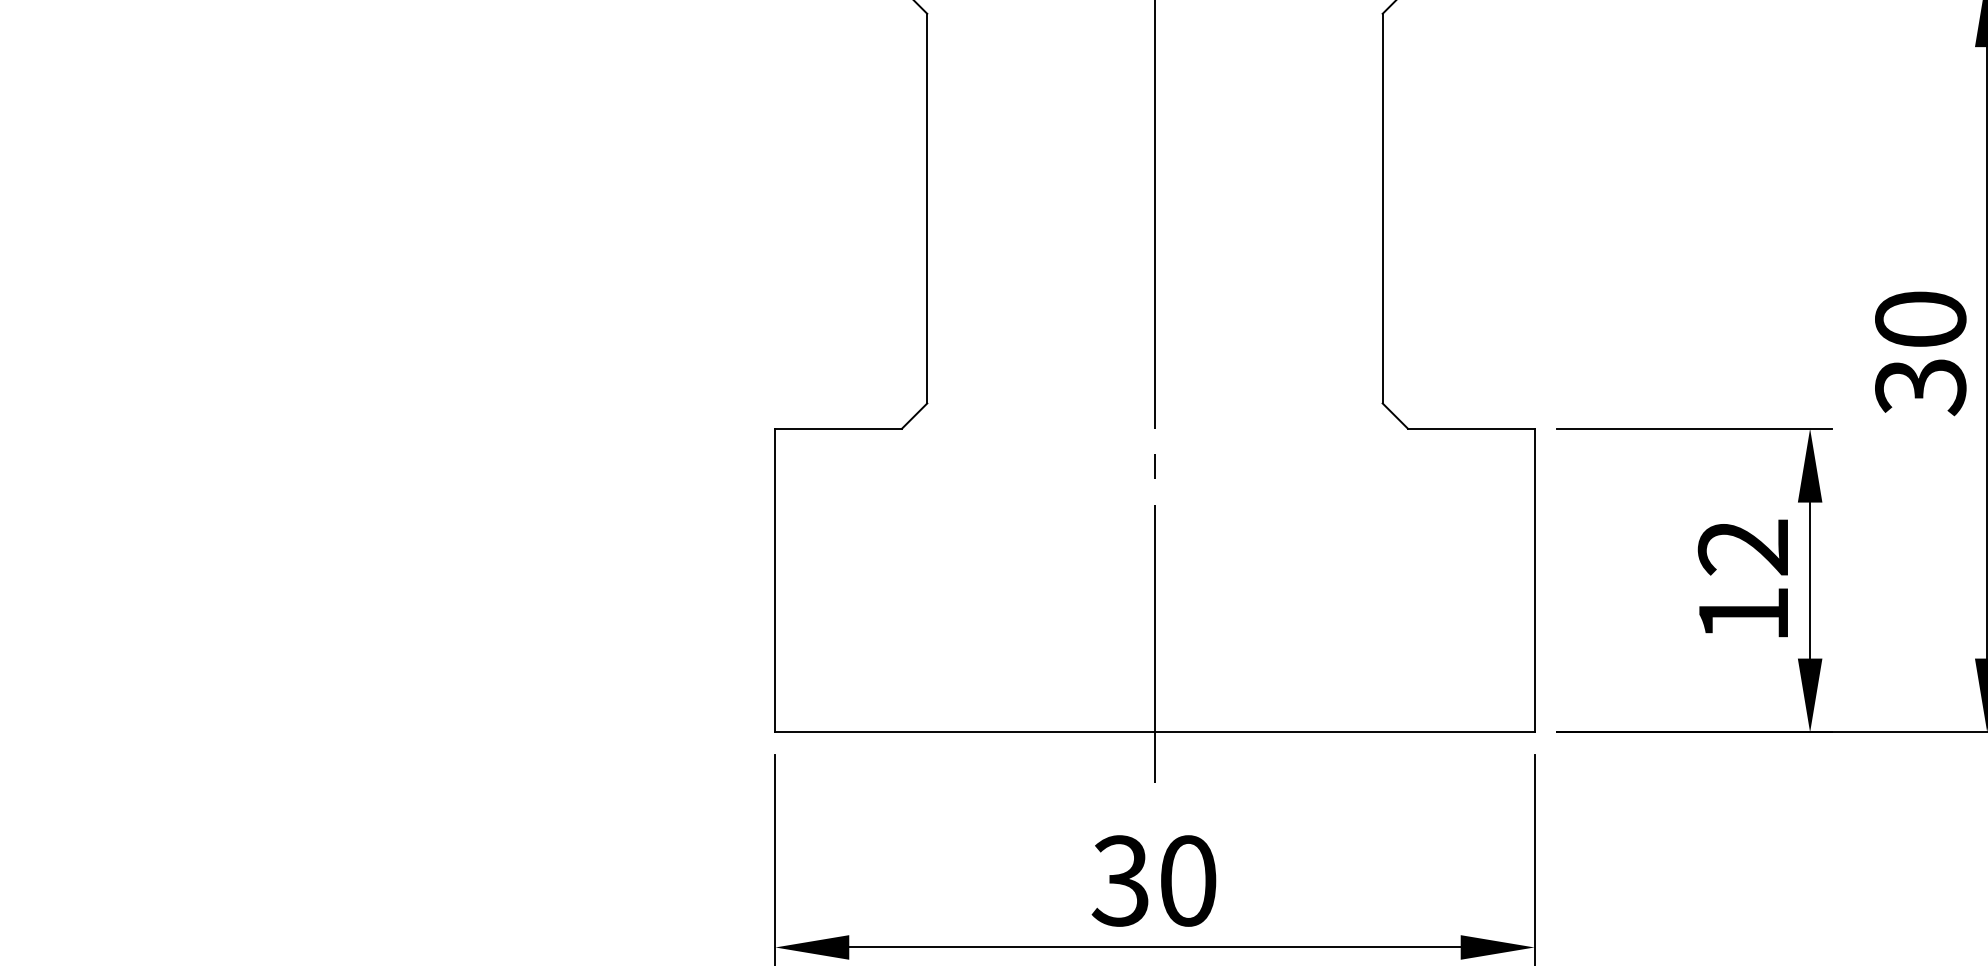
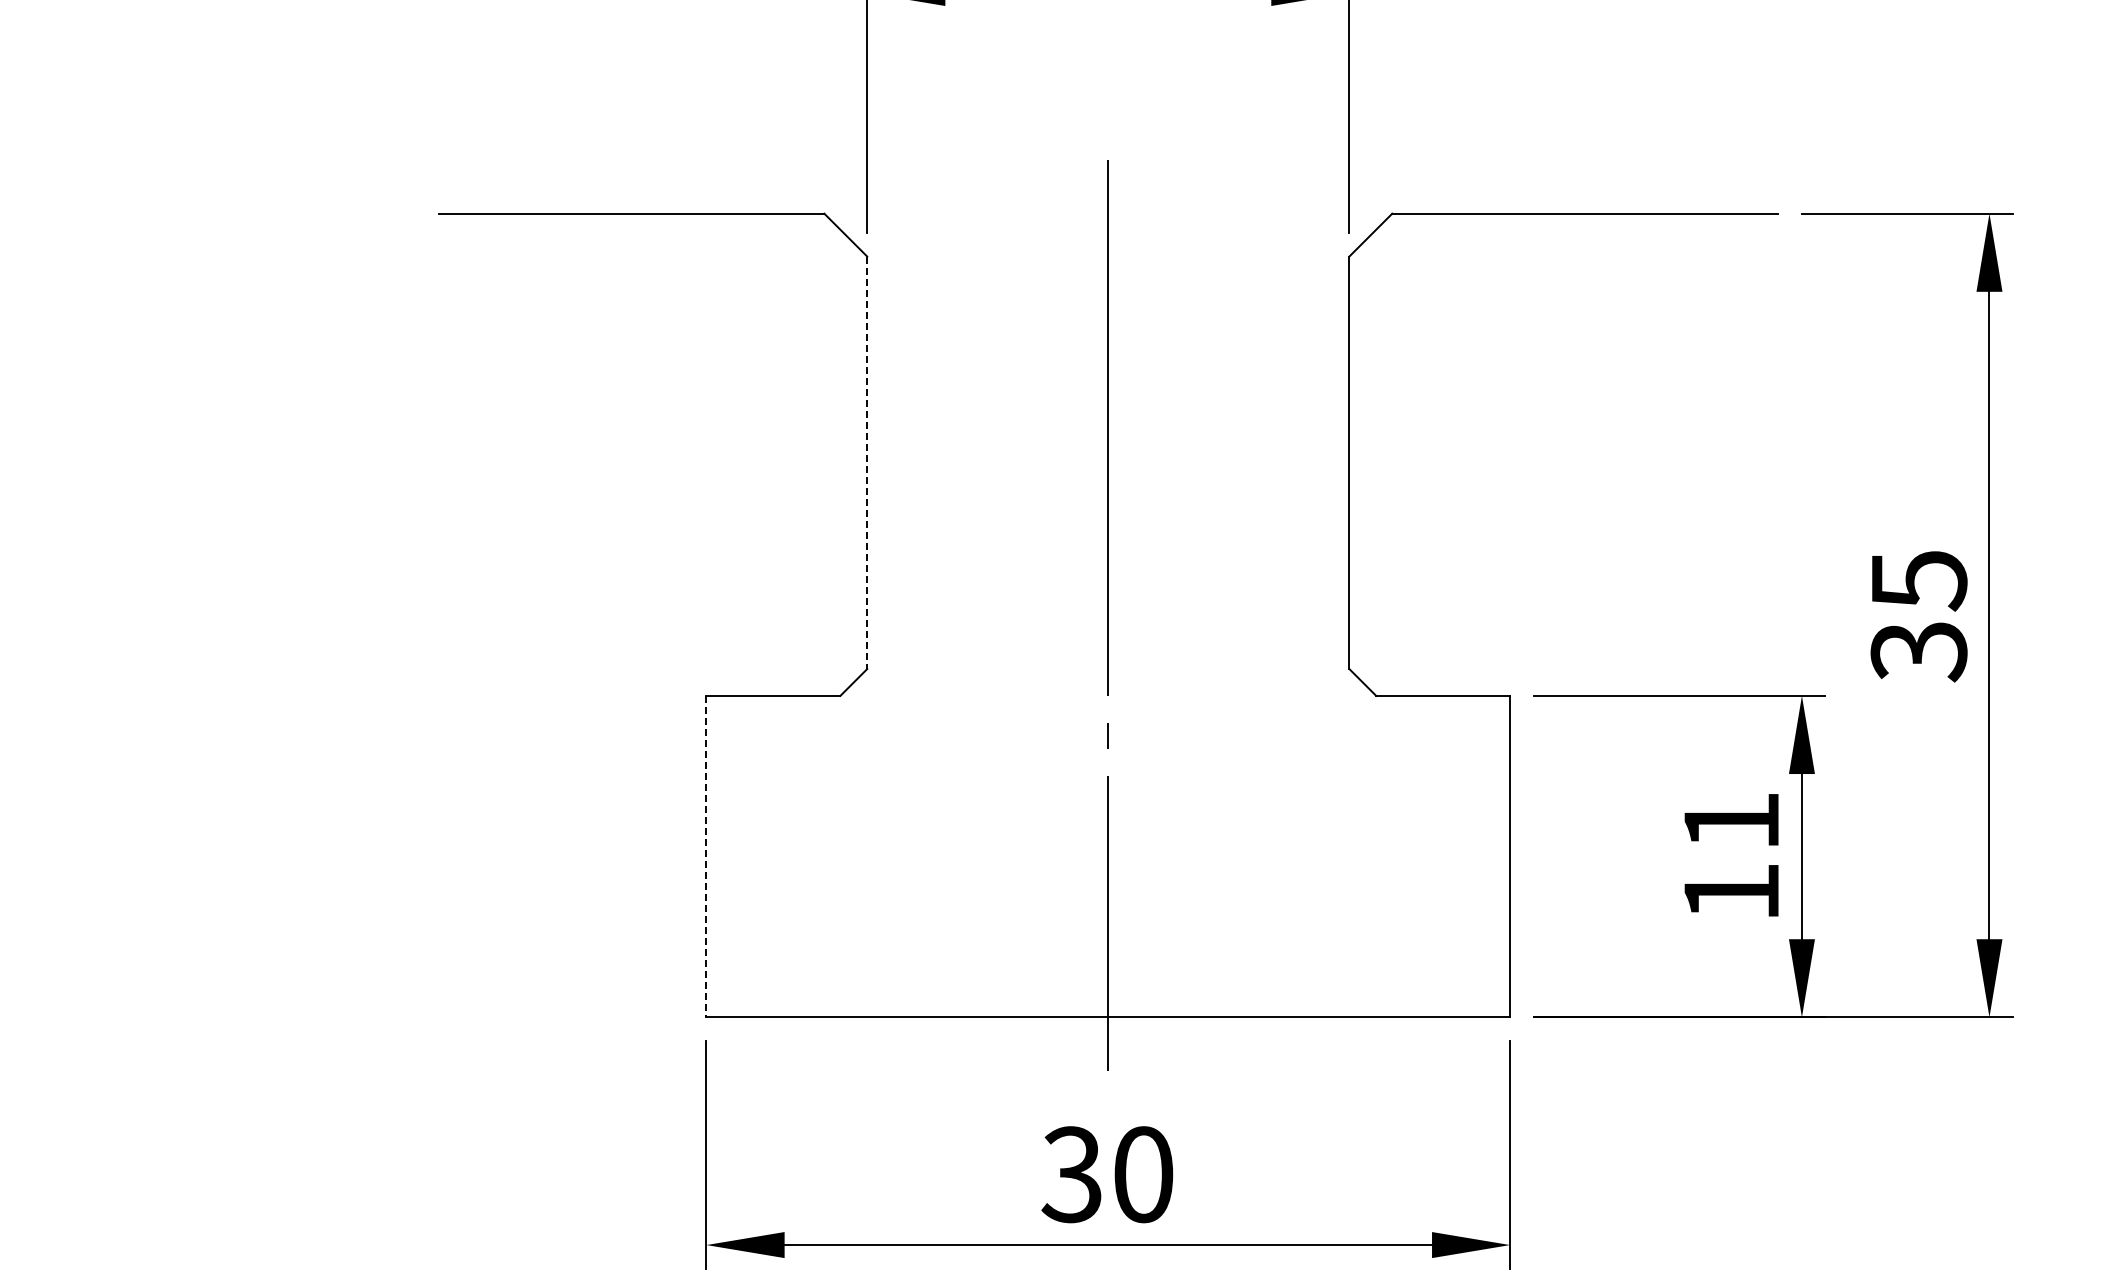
line: (927, 209) -> (867, 463), solid -> dashed
text: (1920, 319) -> (1918, 580), 30 -> 35
text: (1742, 547) -> (1730, 821), 12 -> 11
line: (775, 580) -> (706, 856), solid -> dashed

